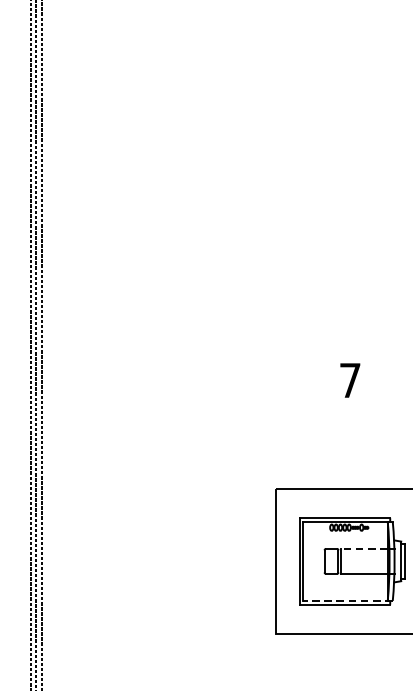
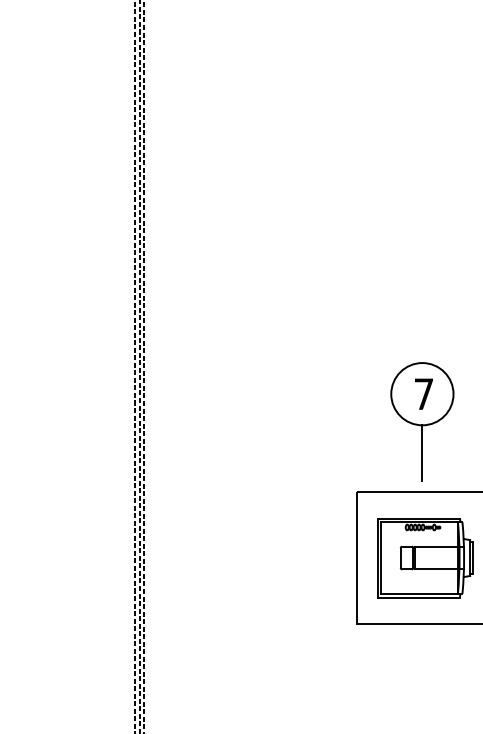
part: (348, 410) -> (422, 421), added
line: (364, 548) -> (436, 546), dashed -> solid
line: (347, 600) -> (421, 593), dashed -> solid

